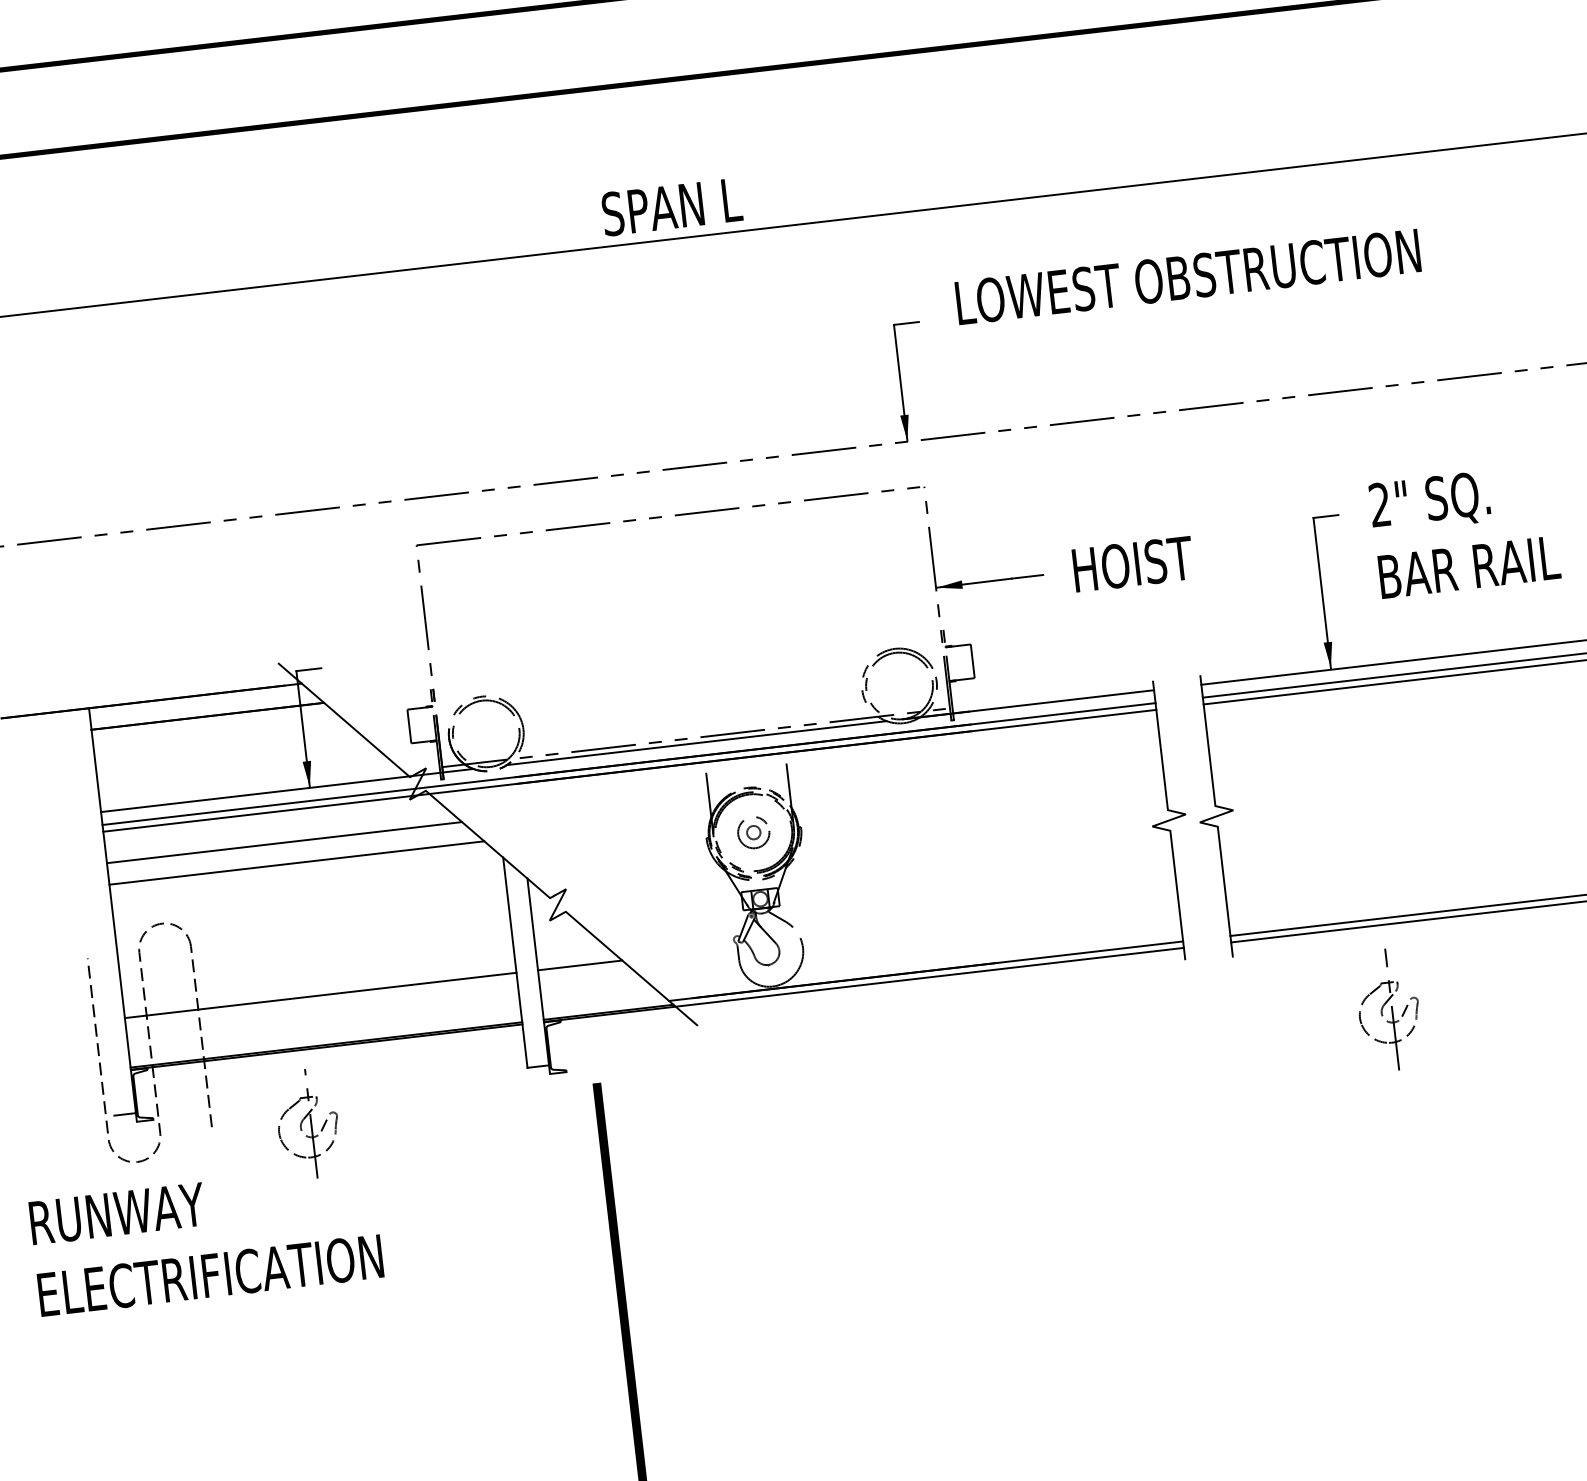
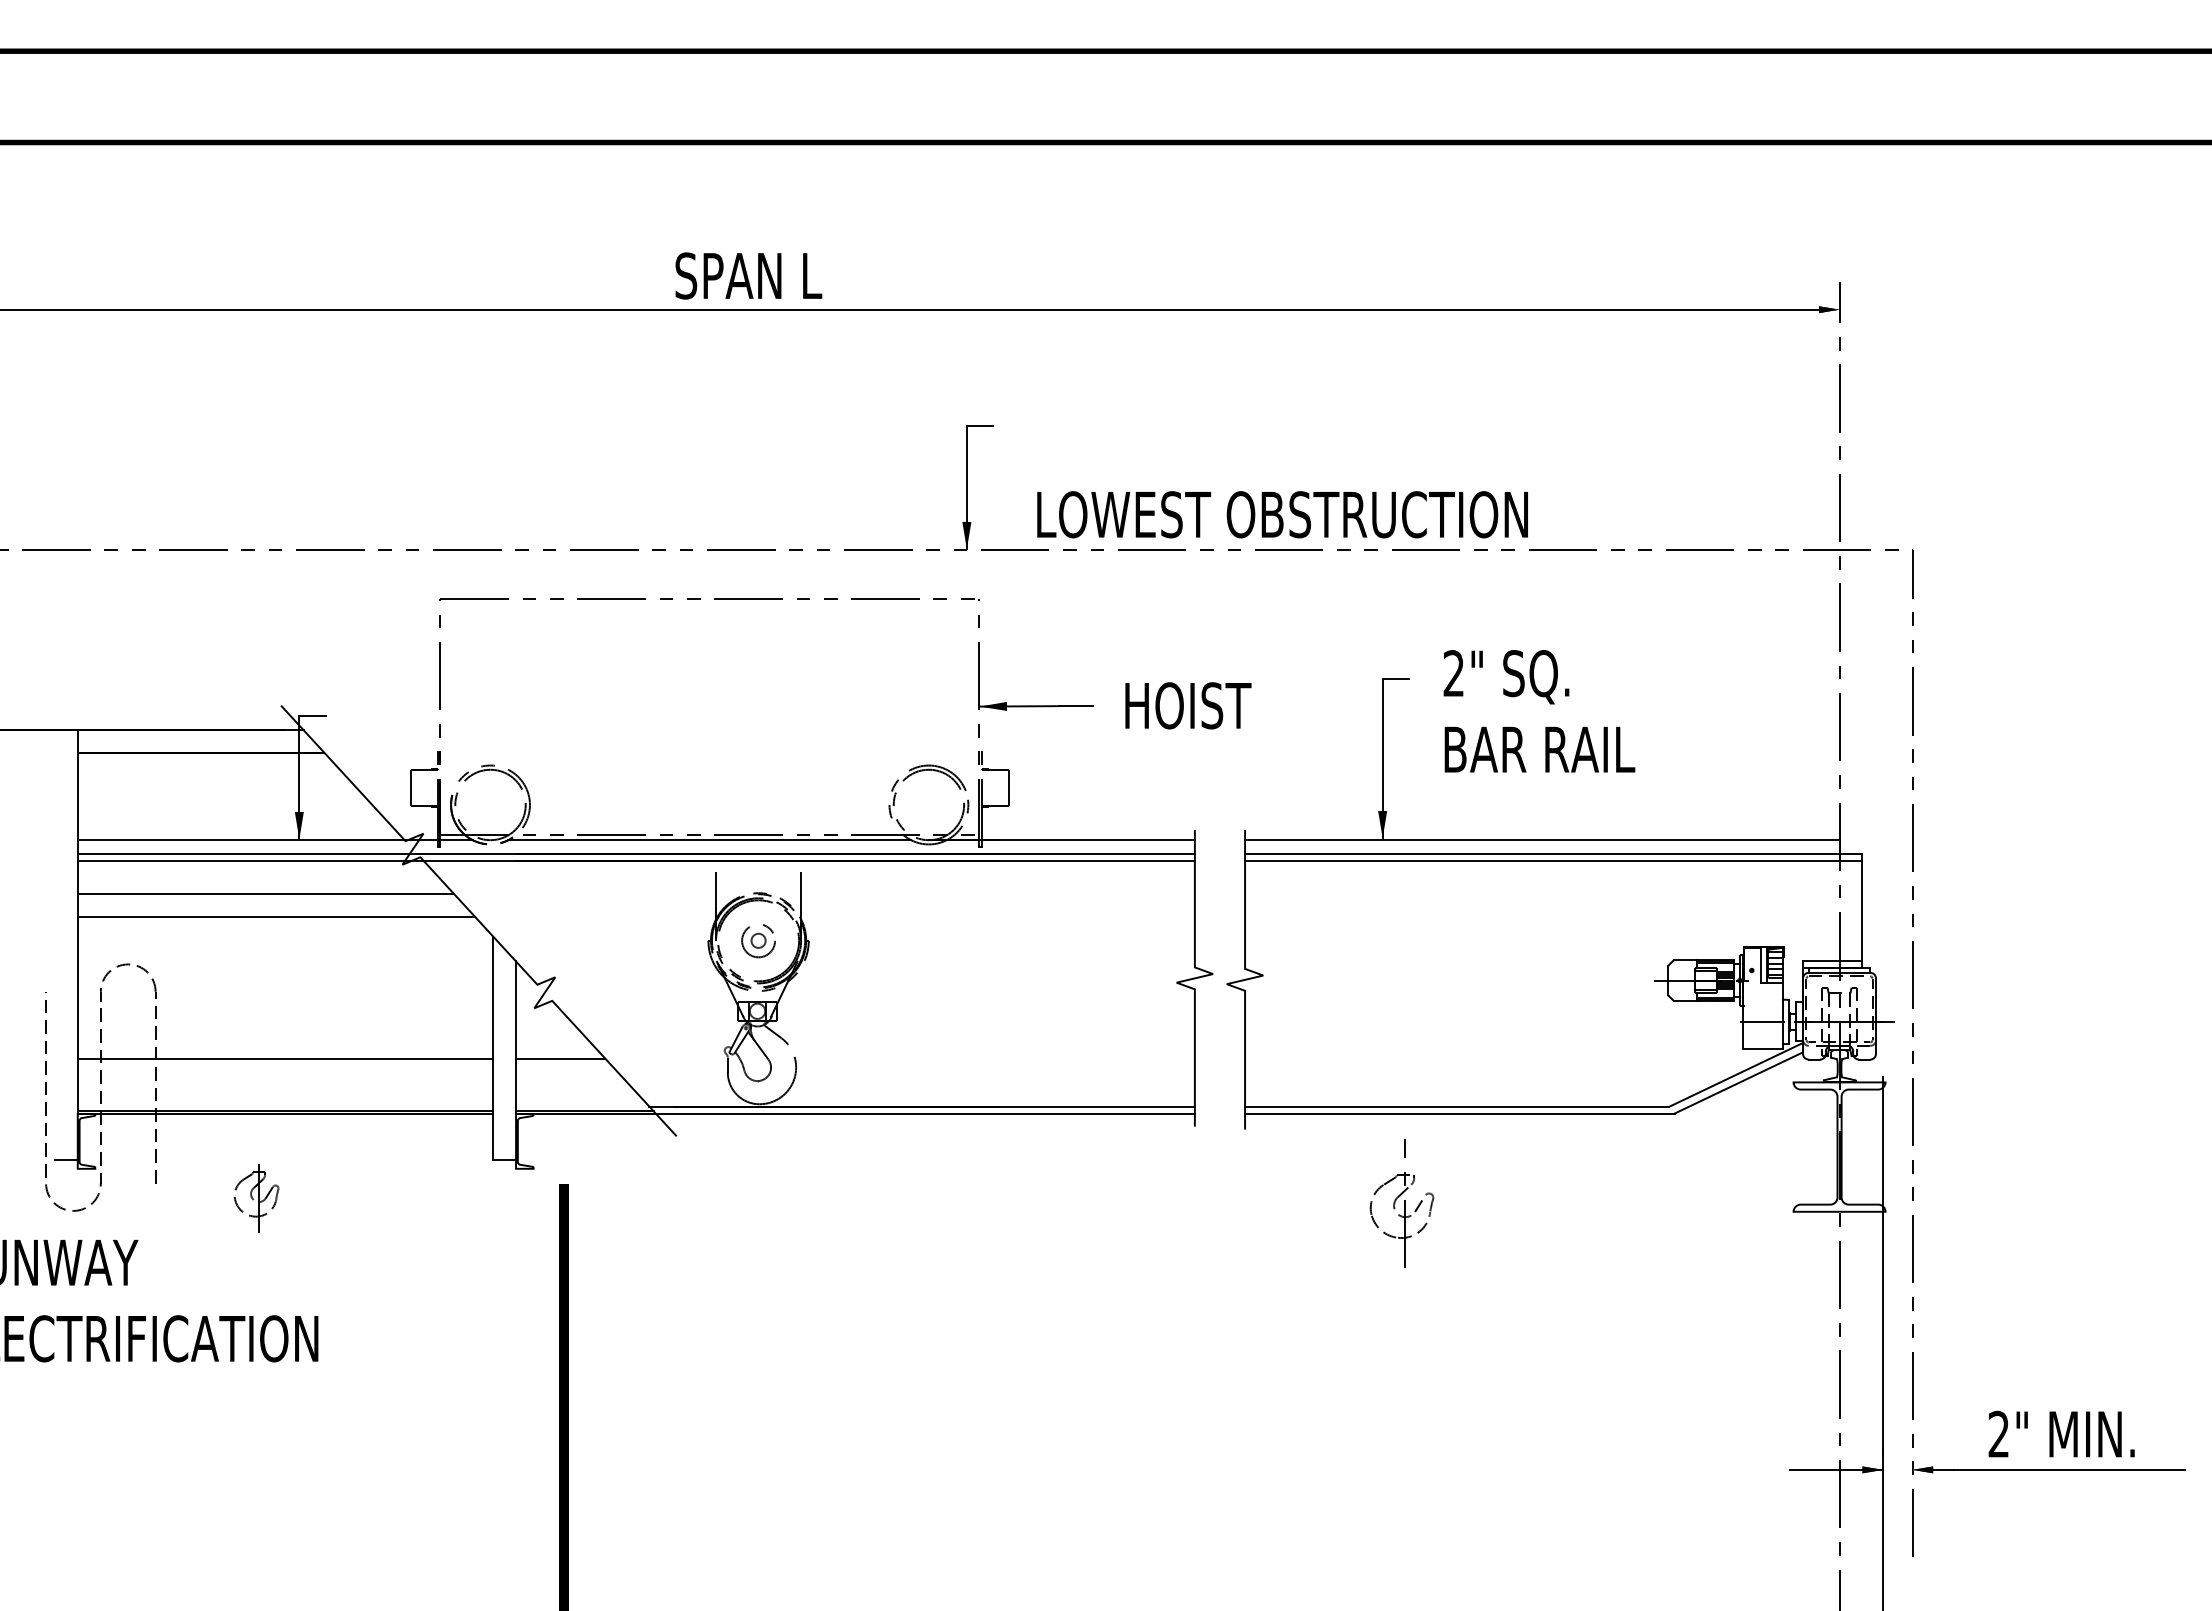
text: (1188, 276) -> (1282, 514), moved
part: (307, 1123) -> (256, 1191), size x0.7

